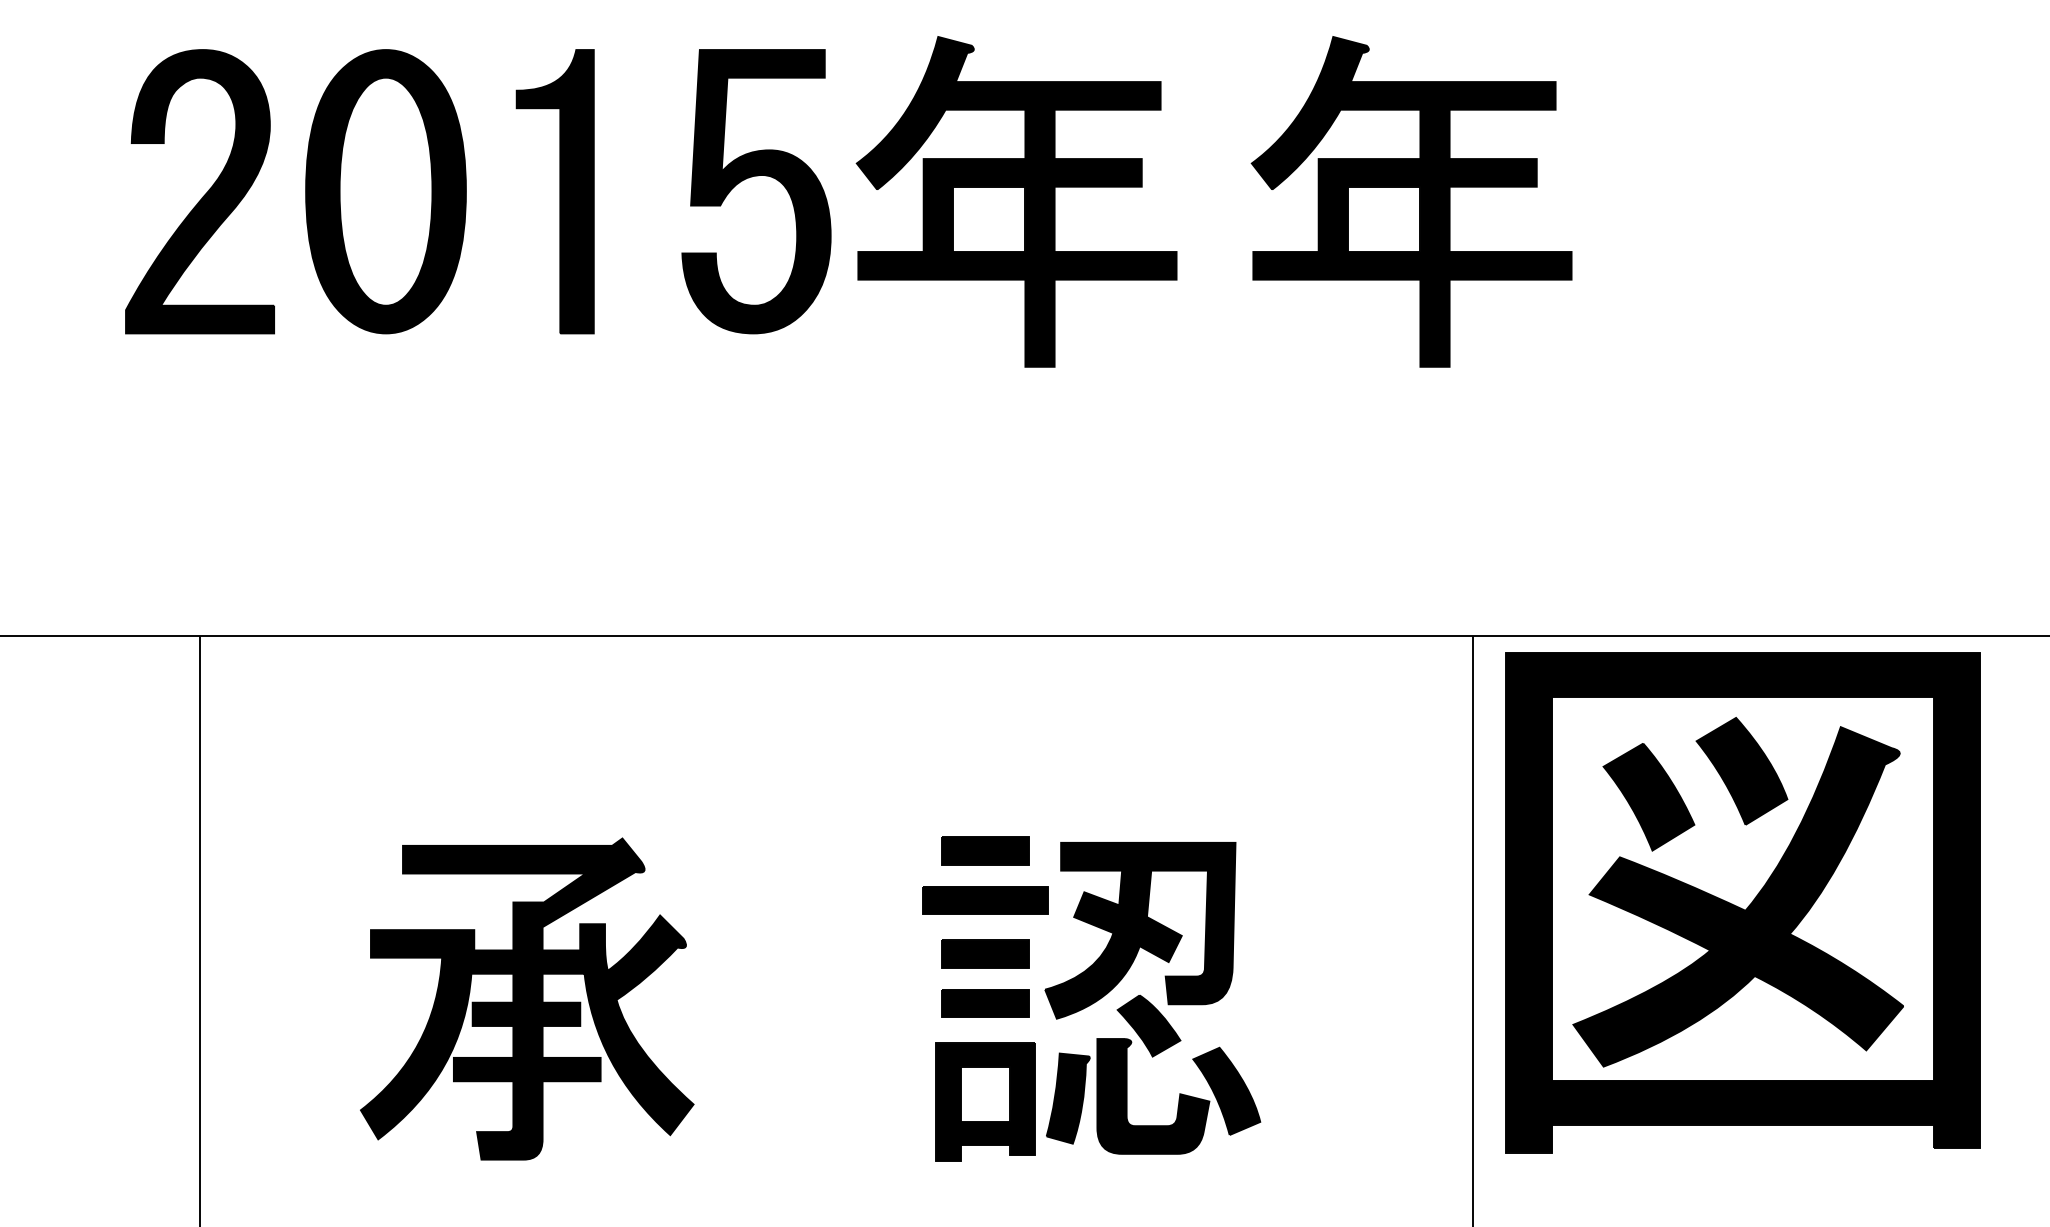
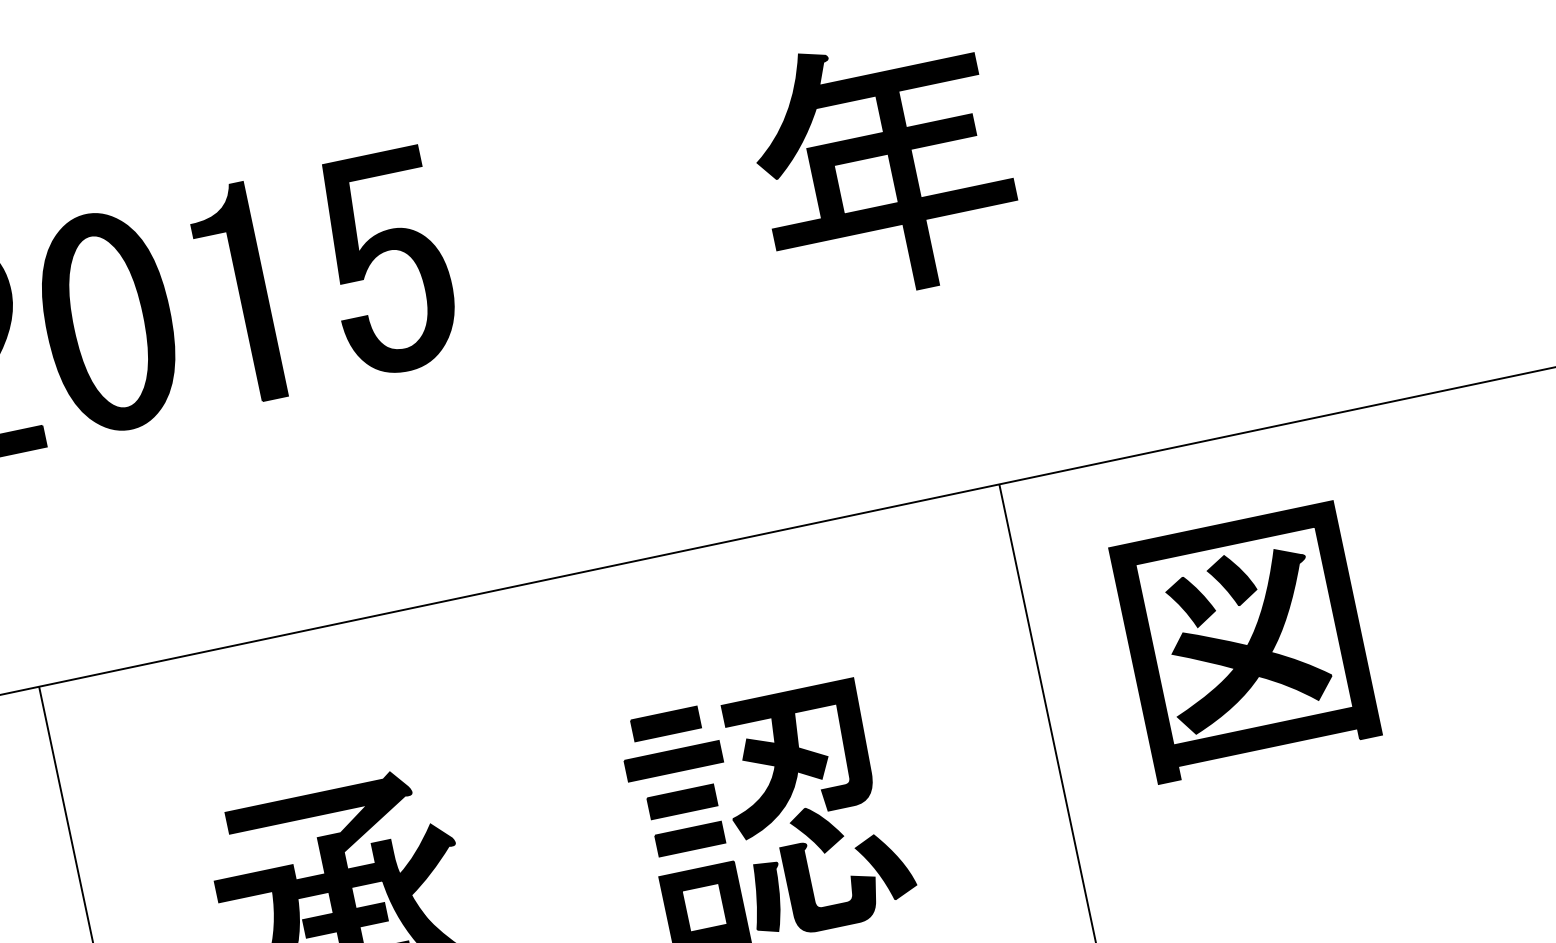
part: (1016, 201) -> (585, 229), removed
part: (1742, 902) -> (1245, 642), size x0.62

